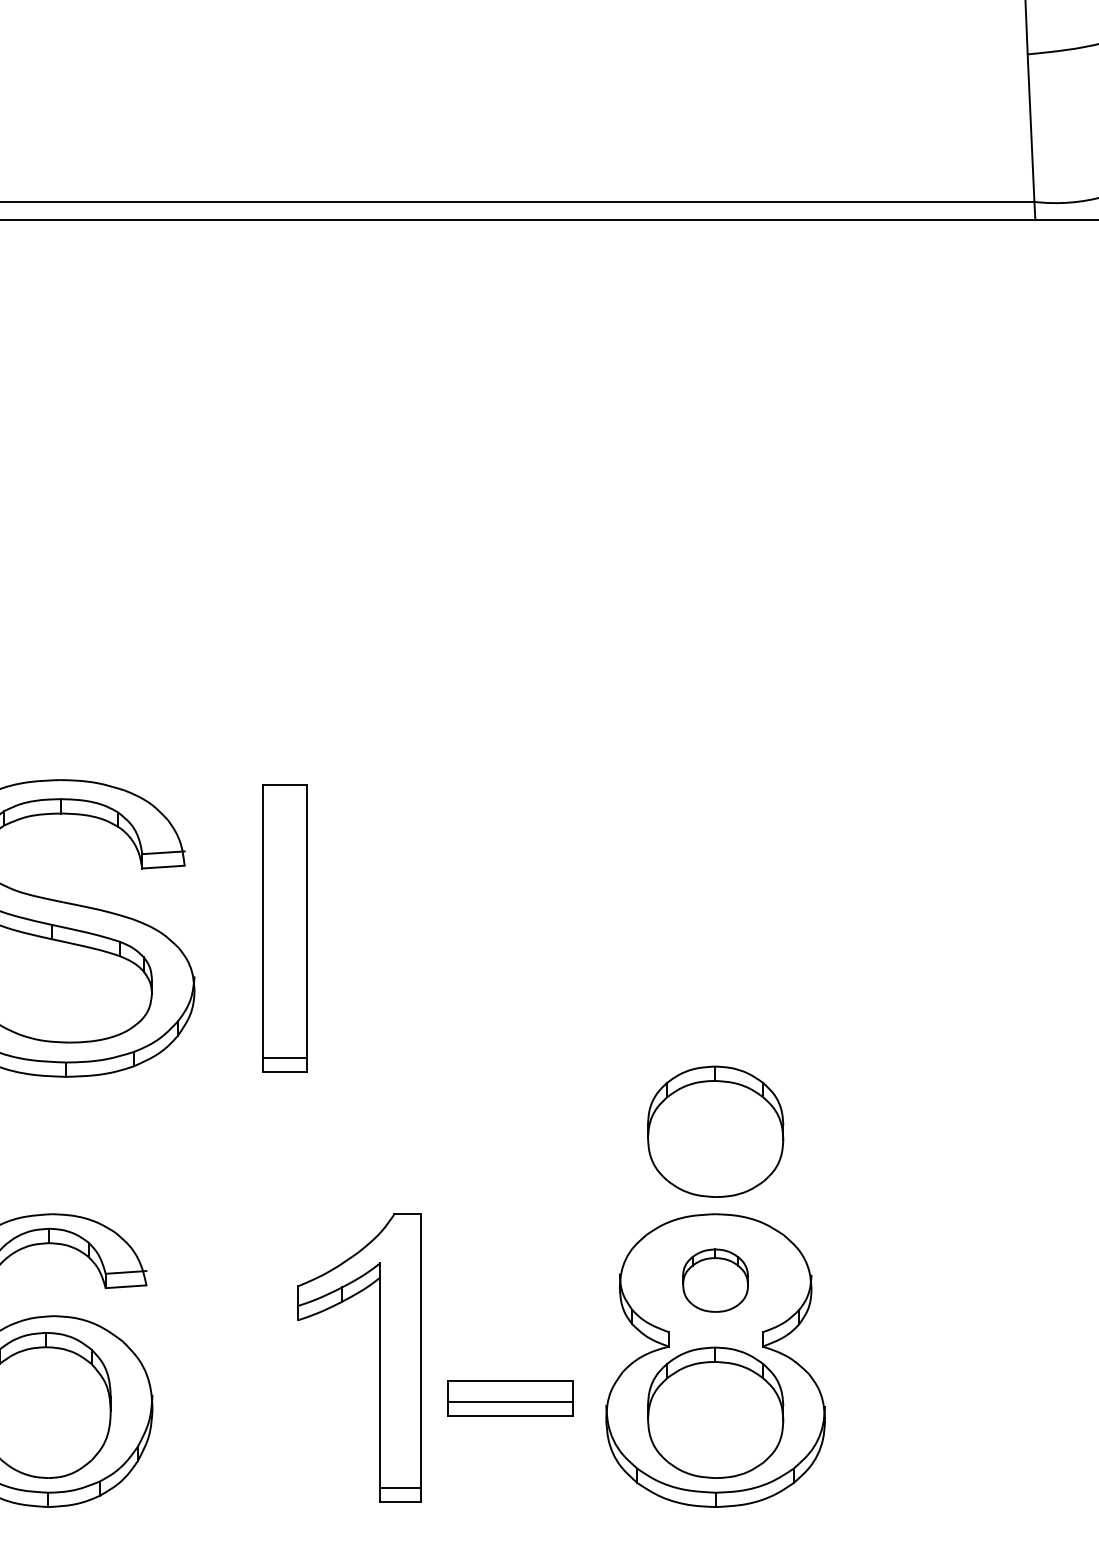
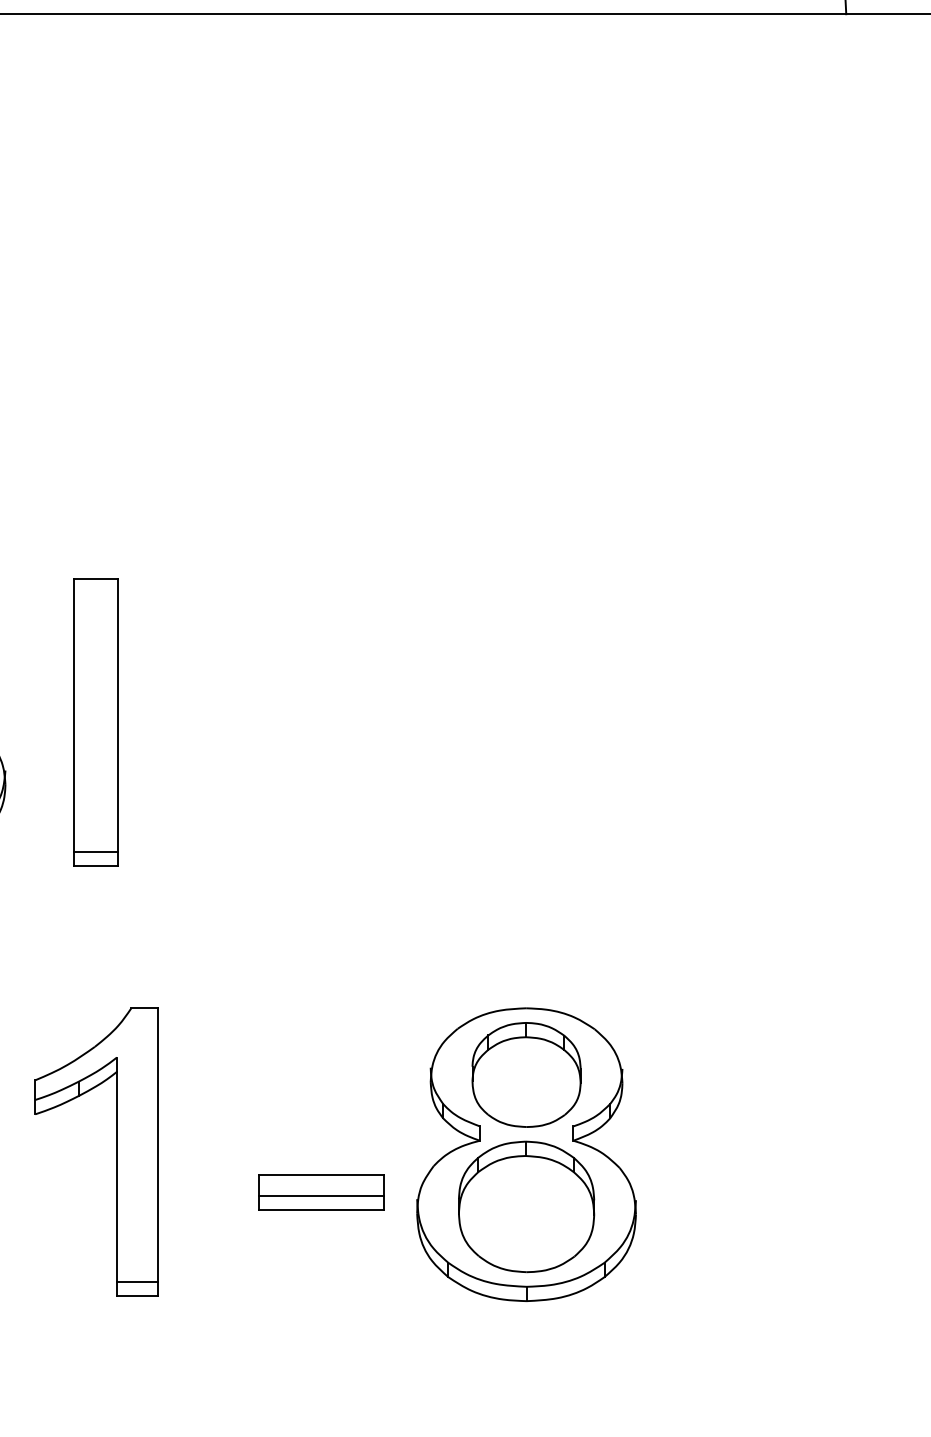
part: (715, 1131) -> (526, 925), removed
part: (715, 1280) -> (526, 1074), size x1.67
part: (379, 1357) -> (116, 1151), moved

